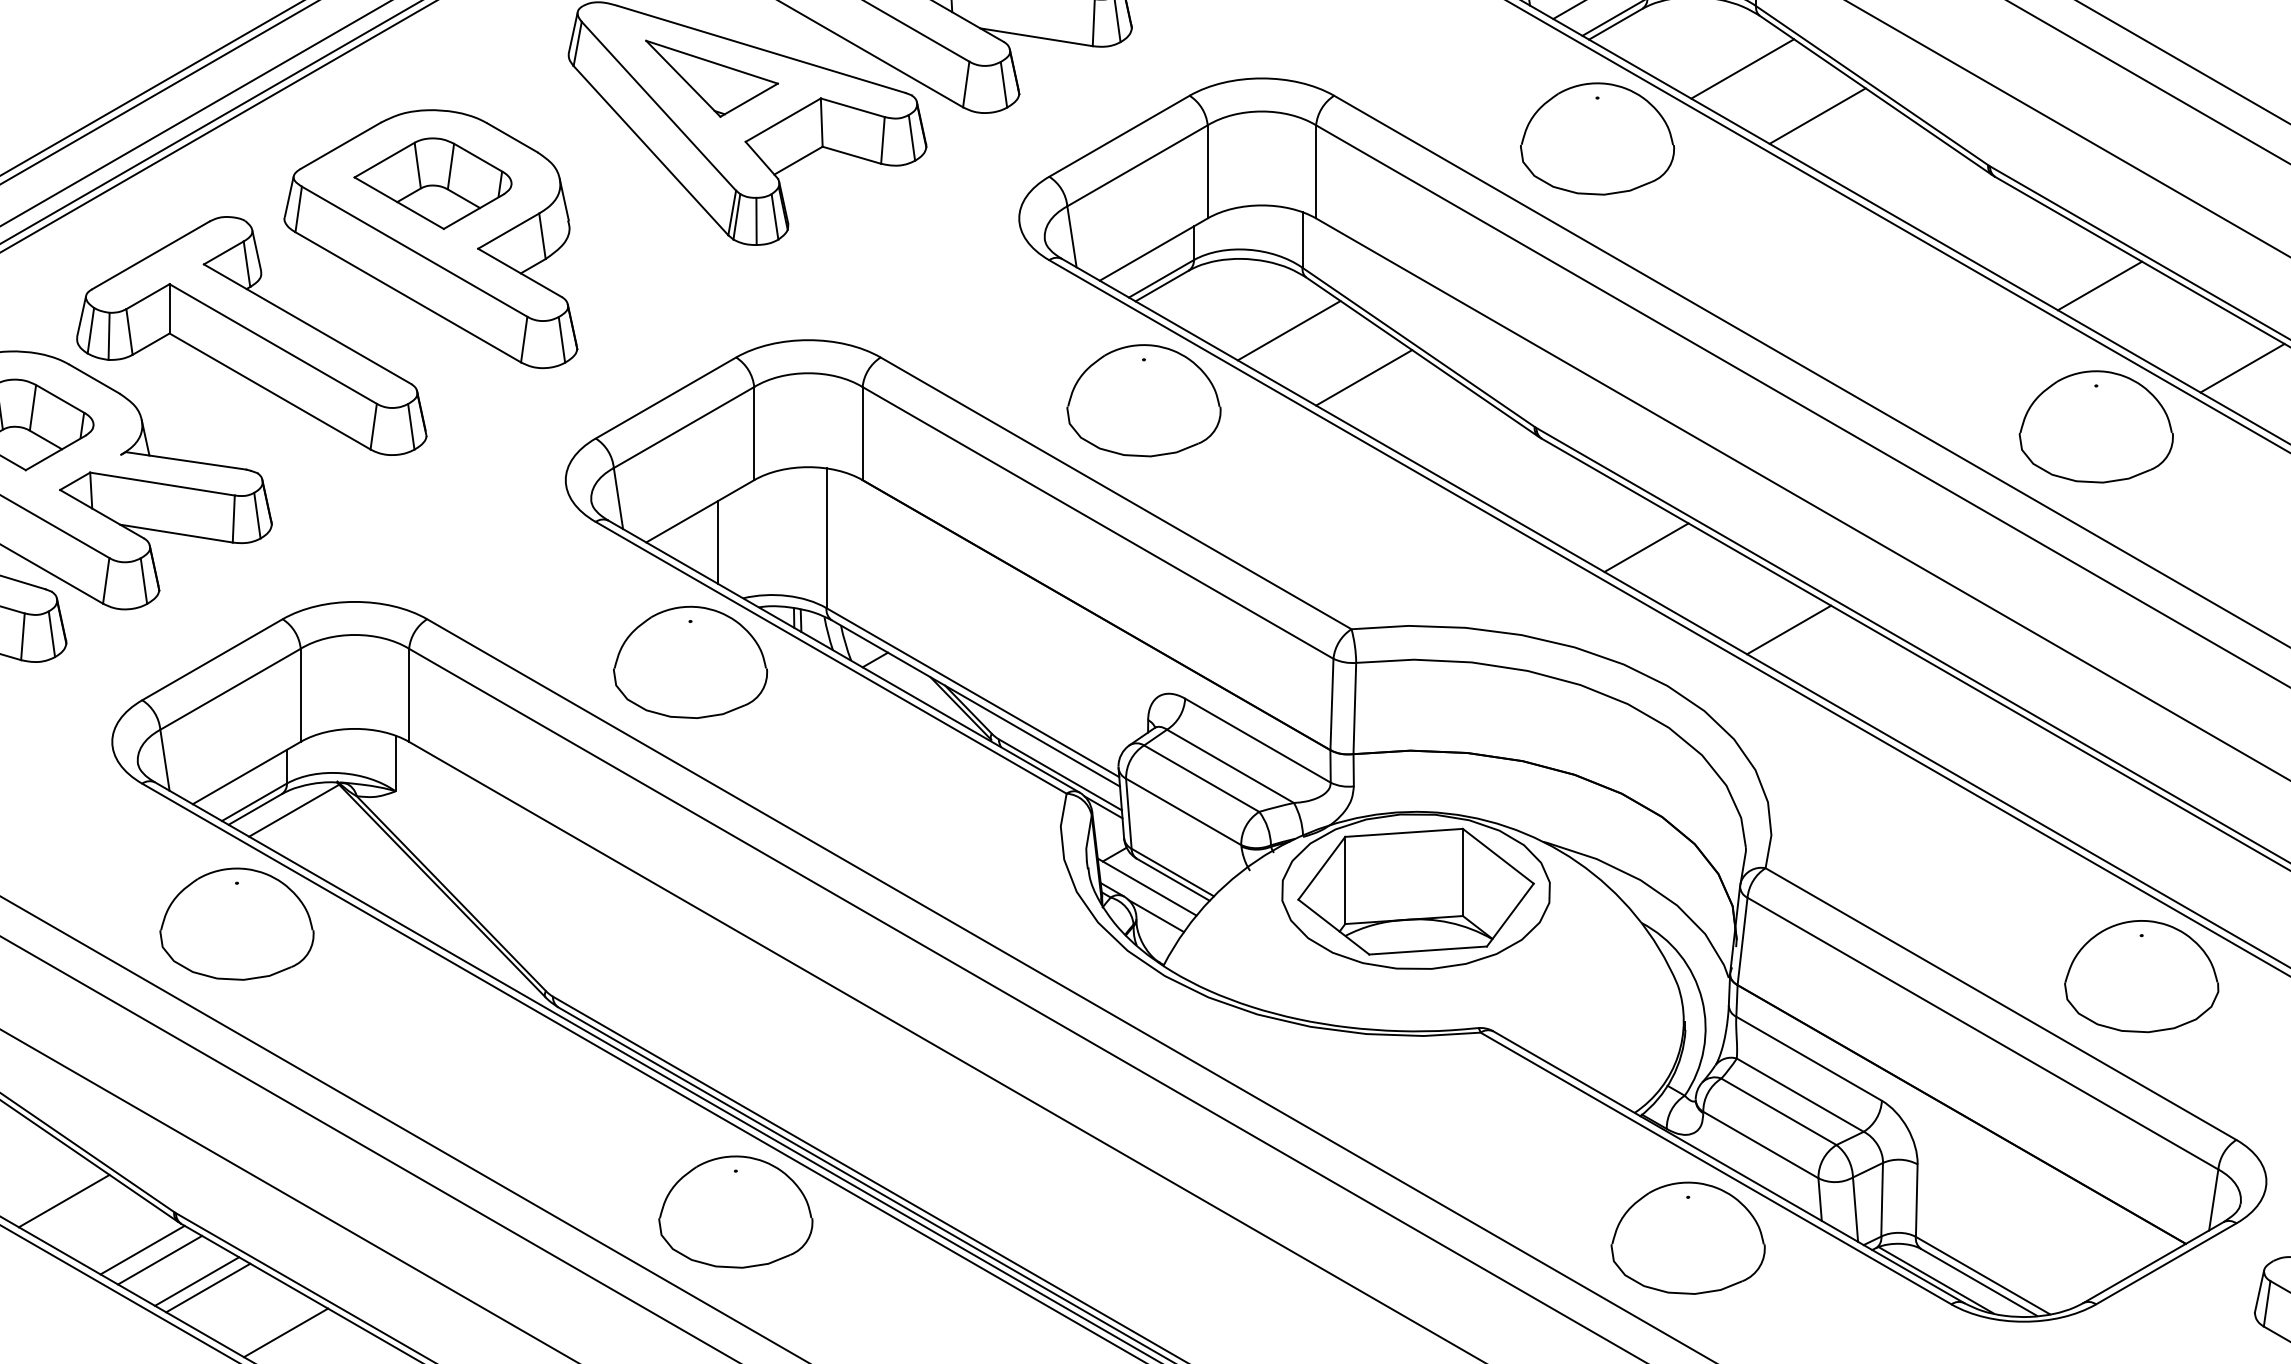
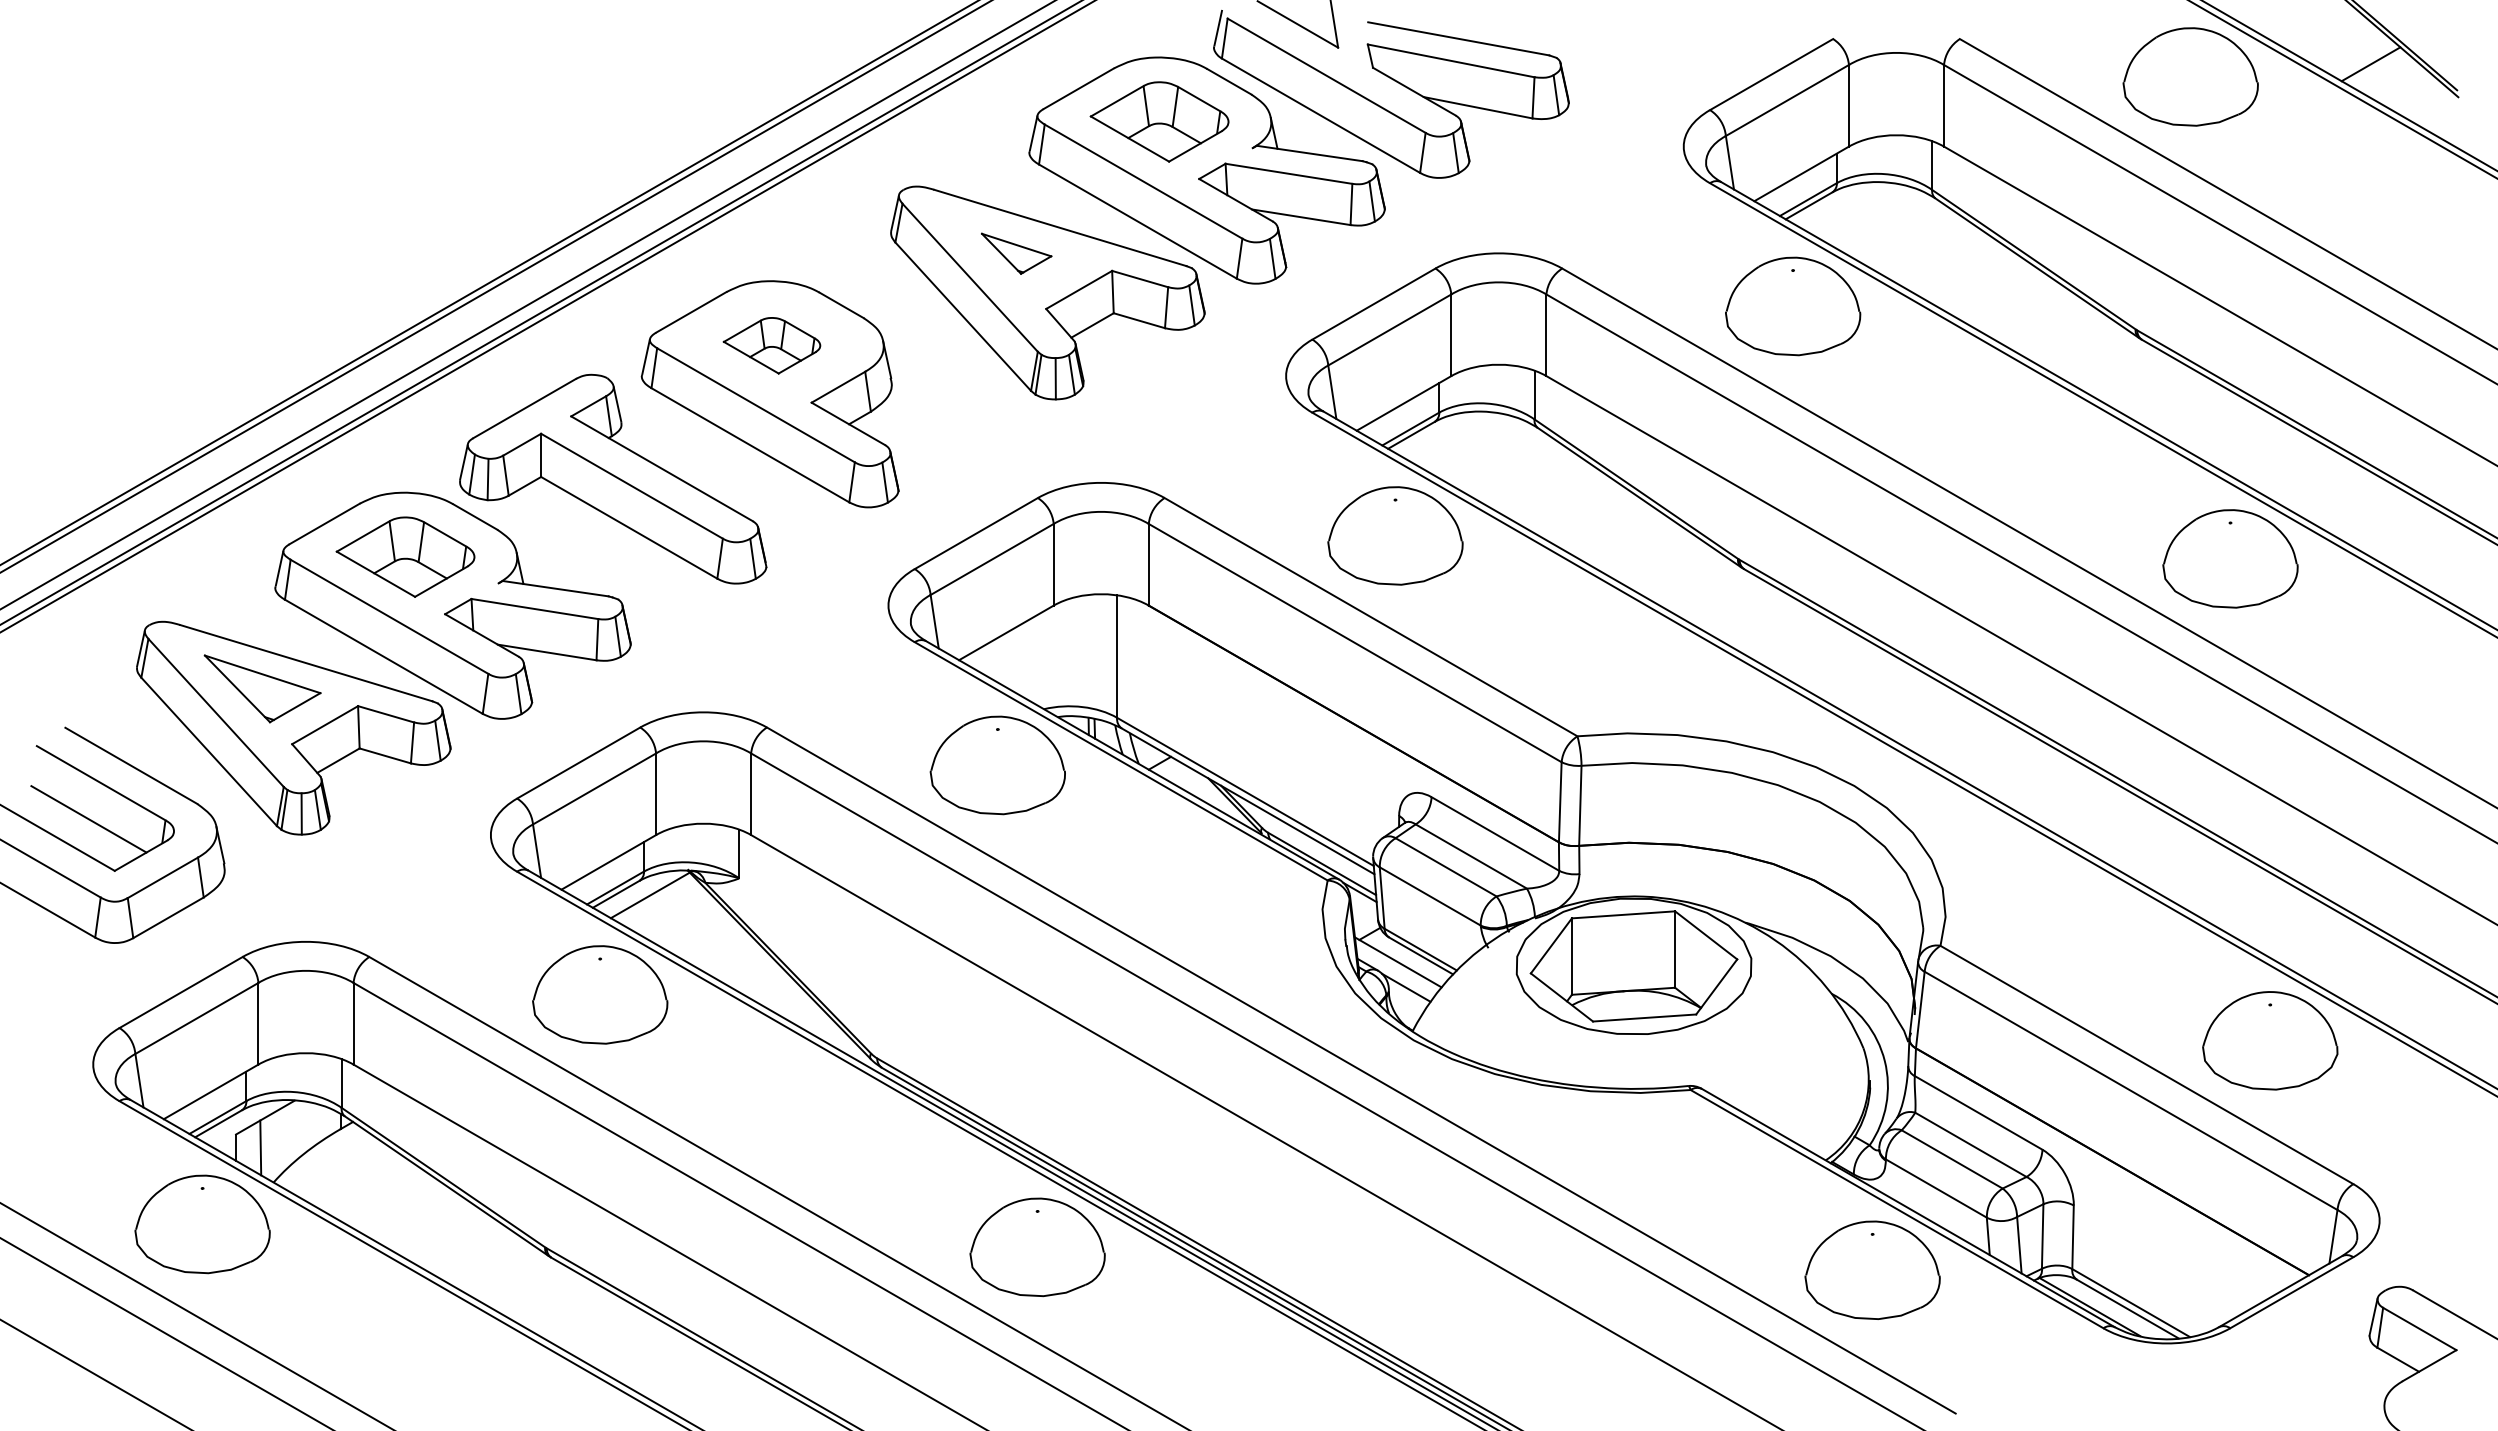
line: (1742, 69) -> (1920, 245), removed
part: (711, 78) -> (1016, 253), size x0.6
line: (1818, 116) -> (1986, 286), removed
part: (432, 183) -> (771, 345), size x0.7
line: (2099, 286) -> (2233, 435), removed
line: (1288, 330) -> (1522, 474), removed
line: (2242, 368) -> (2358, 507), removed
line: (1364, 377) -> (1588, 515), removed
line: (717, 542) -> (1021, 660), removed
line: (1645, 547) -> (1835, 664), removed
line: (1788, 629) -> (1960, 736), removed
line: (63, 1200) -> (448, 1237), removed
line: (142, 1249) -> (517, 1280), removed
line: (159, 1260) -> (532, 1289), removed
line: (197, 1280) -> (565, 1307), removed
line: (207, 1287) -> (574, 1313), removed
line: (286, 1333) -> (643, 1353), removed

